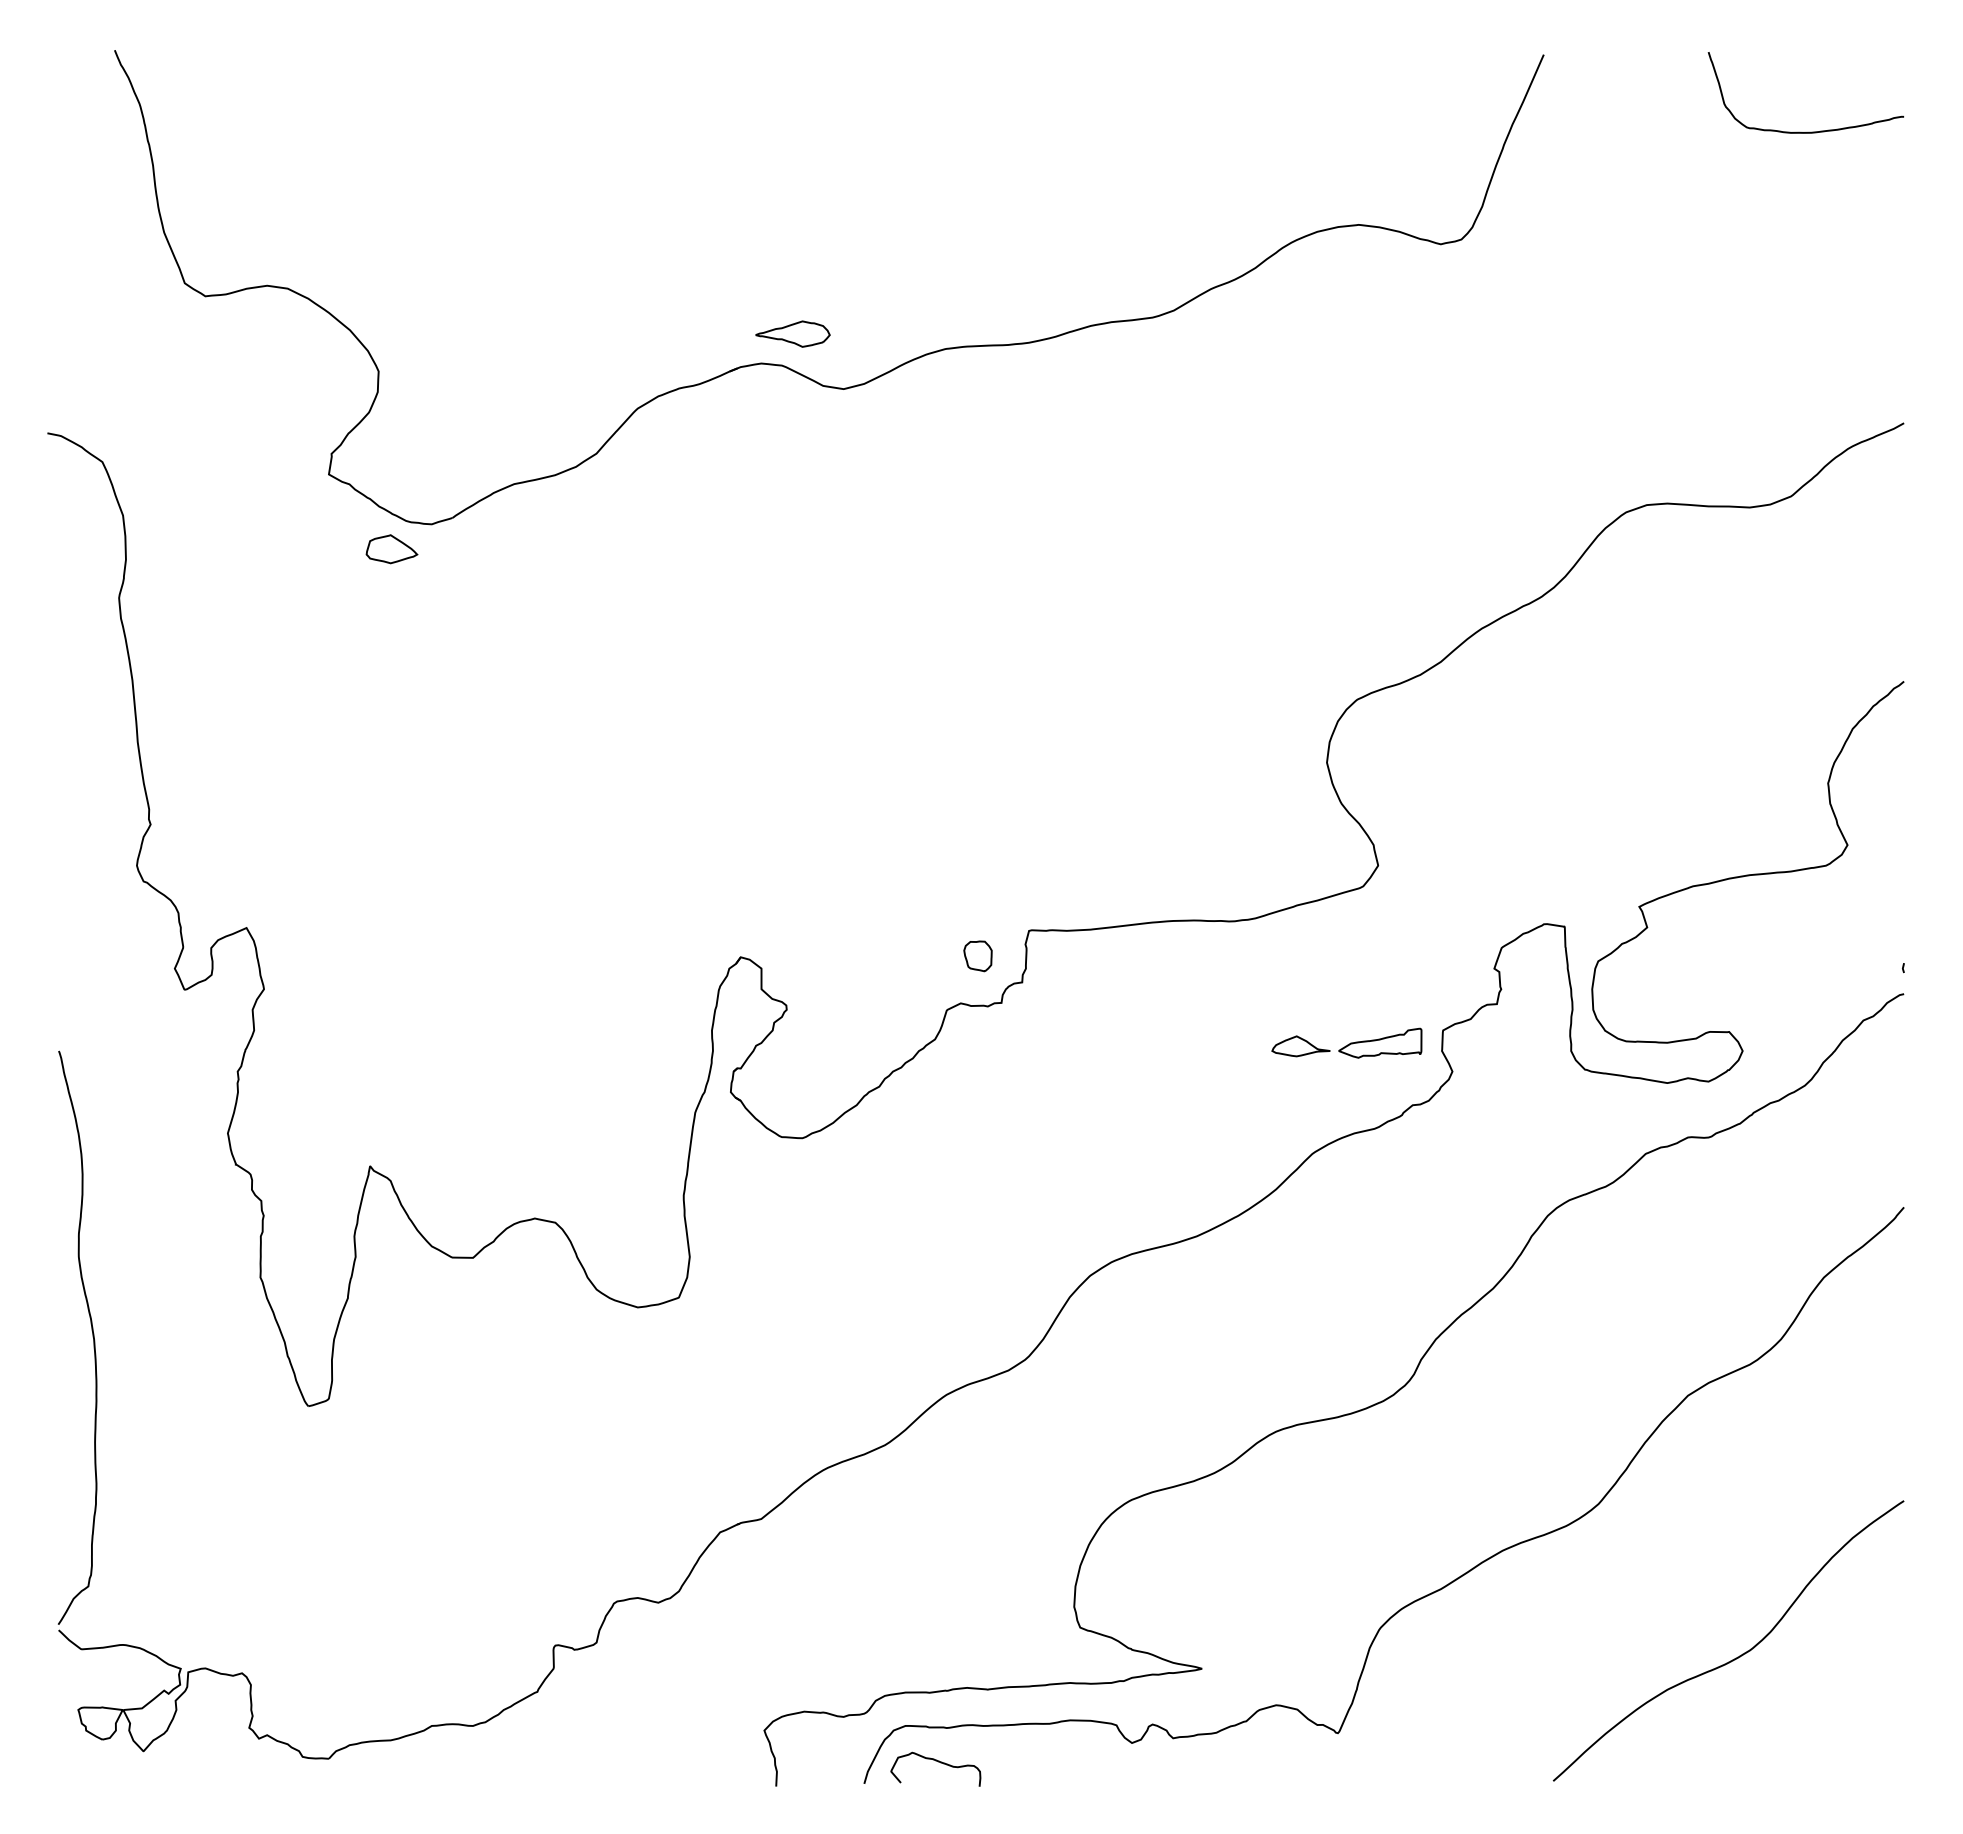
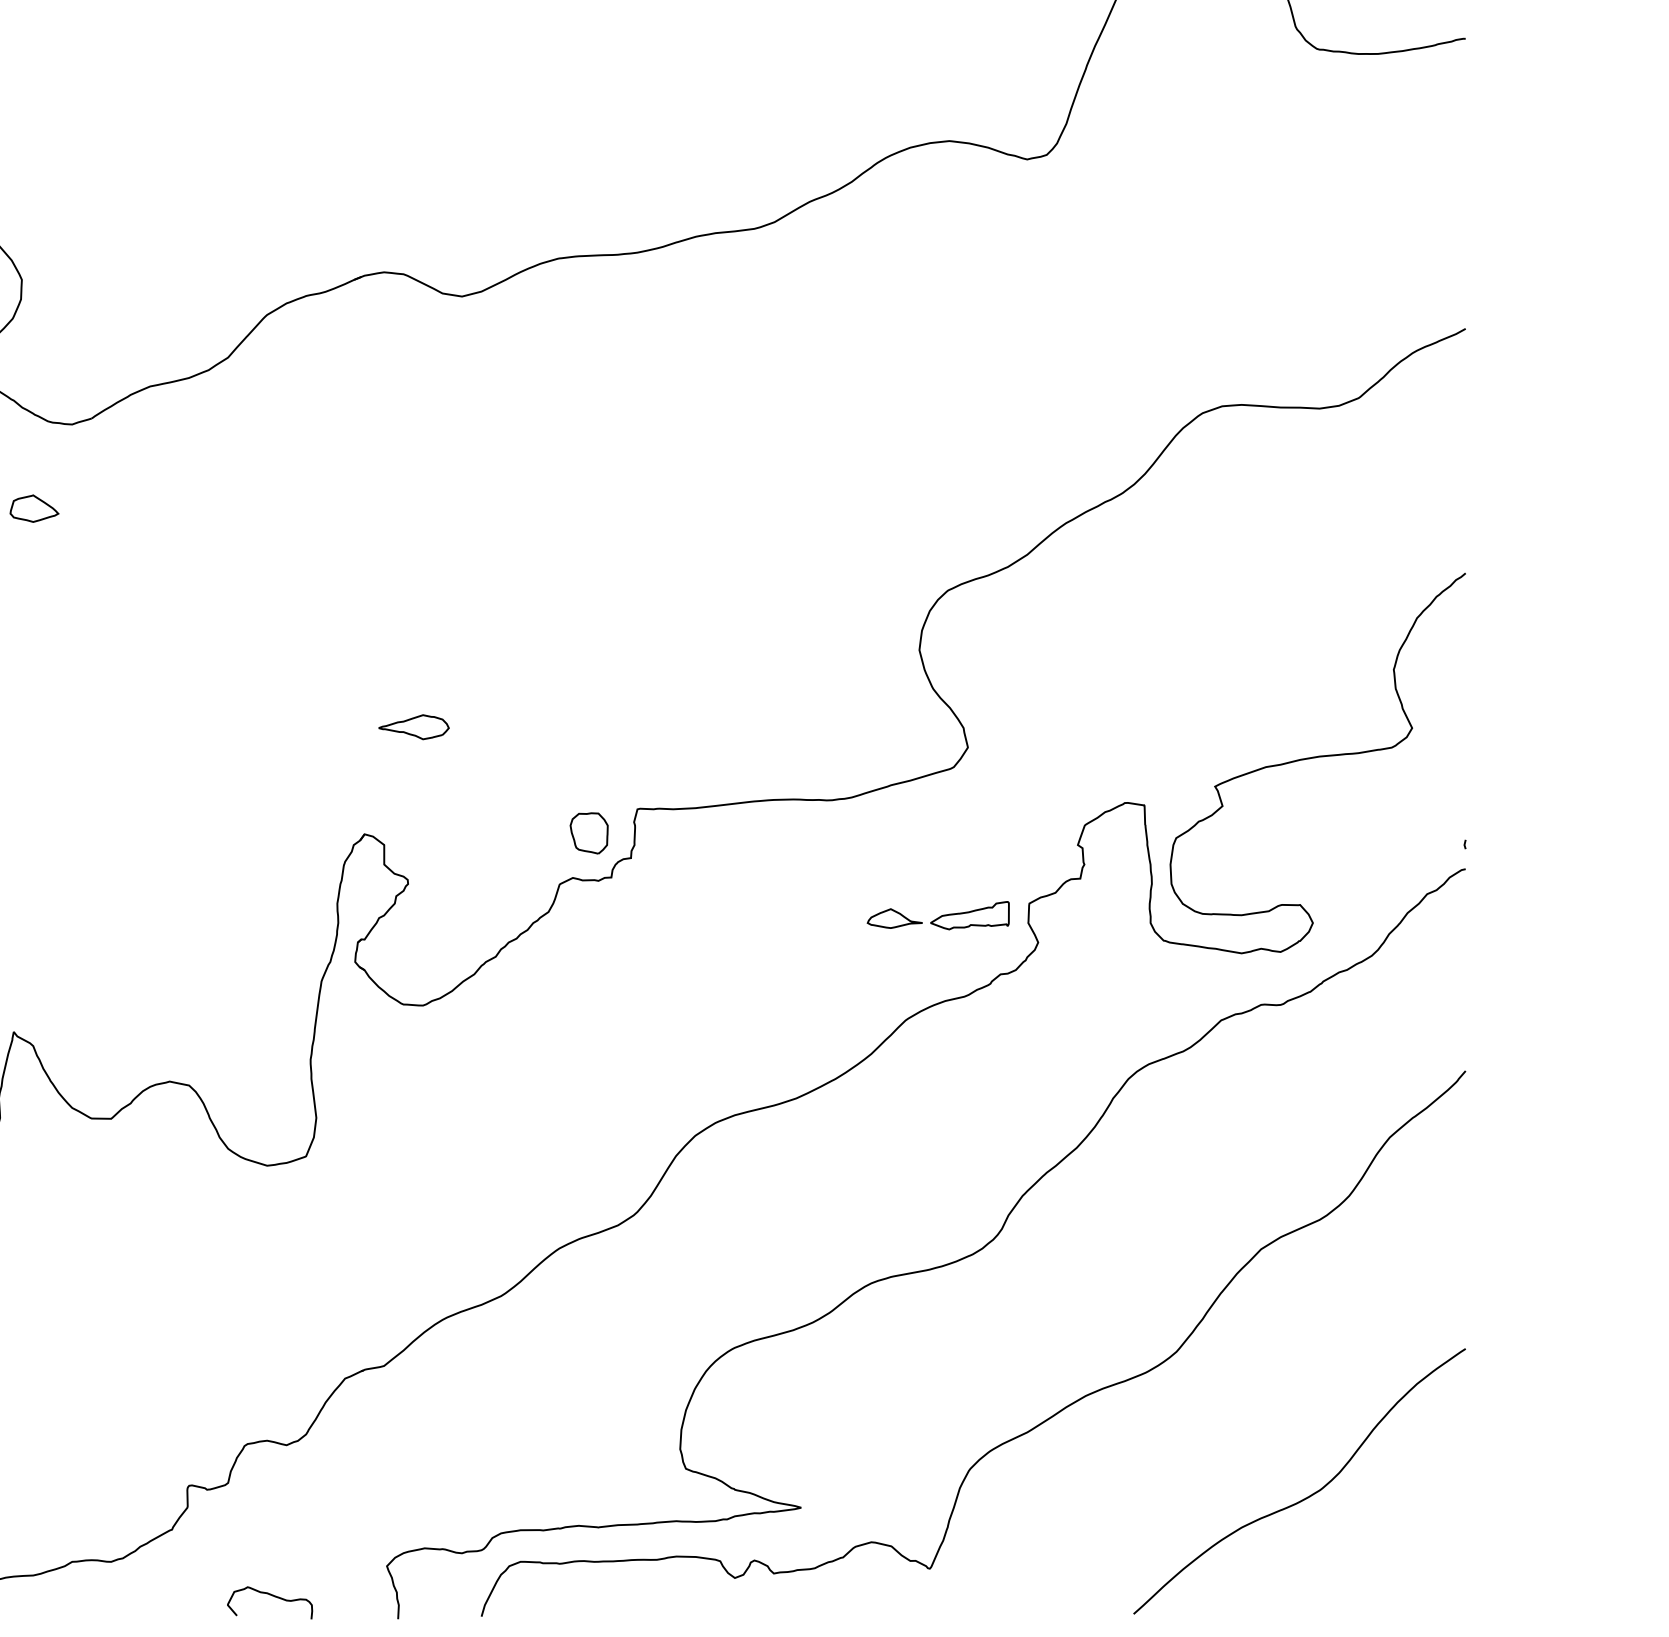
part: (792, 333) -> (413, 726), moved
part: (391, 549) -> (34, 508), moved
part: (977, 956) -> (588, 833), size x1.43
curve: (938, 1762) -> (272, 1596), moved

